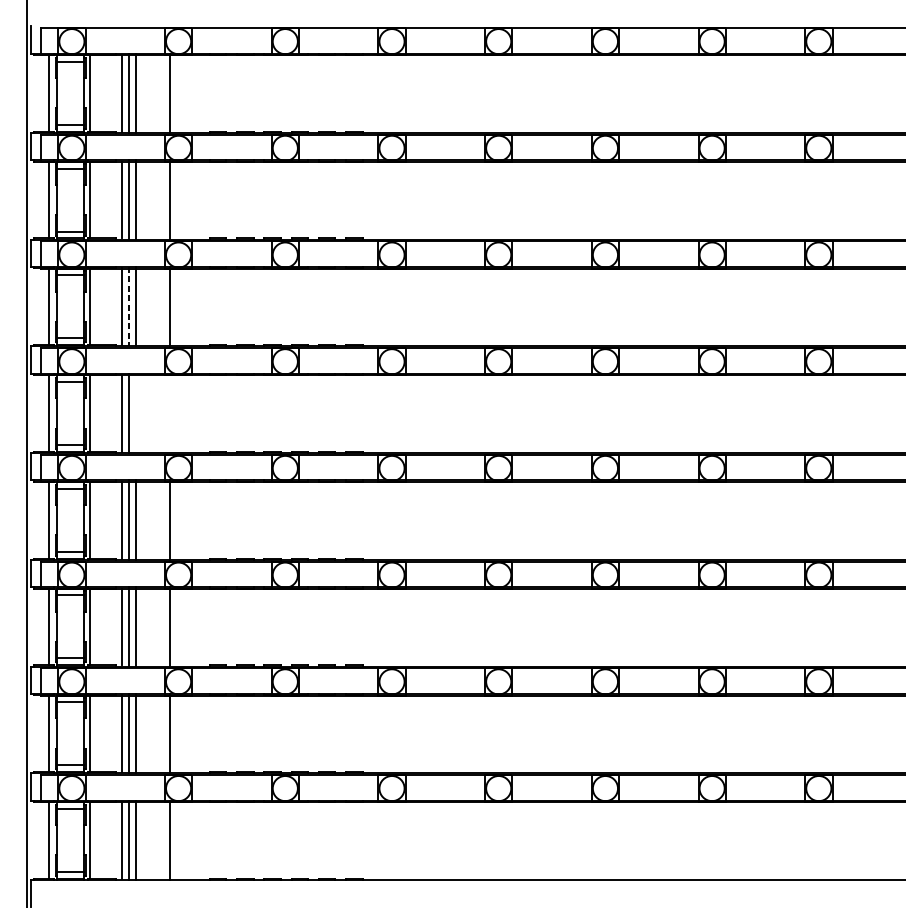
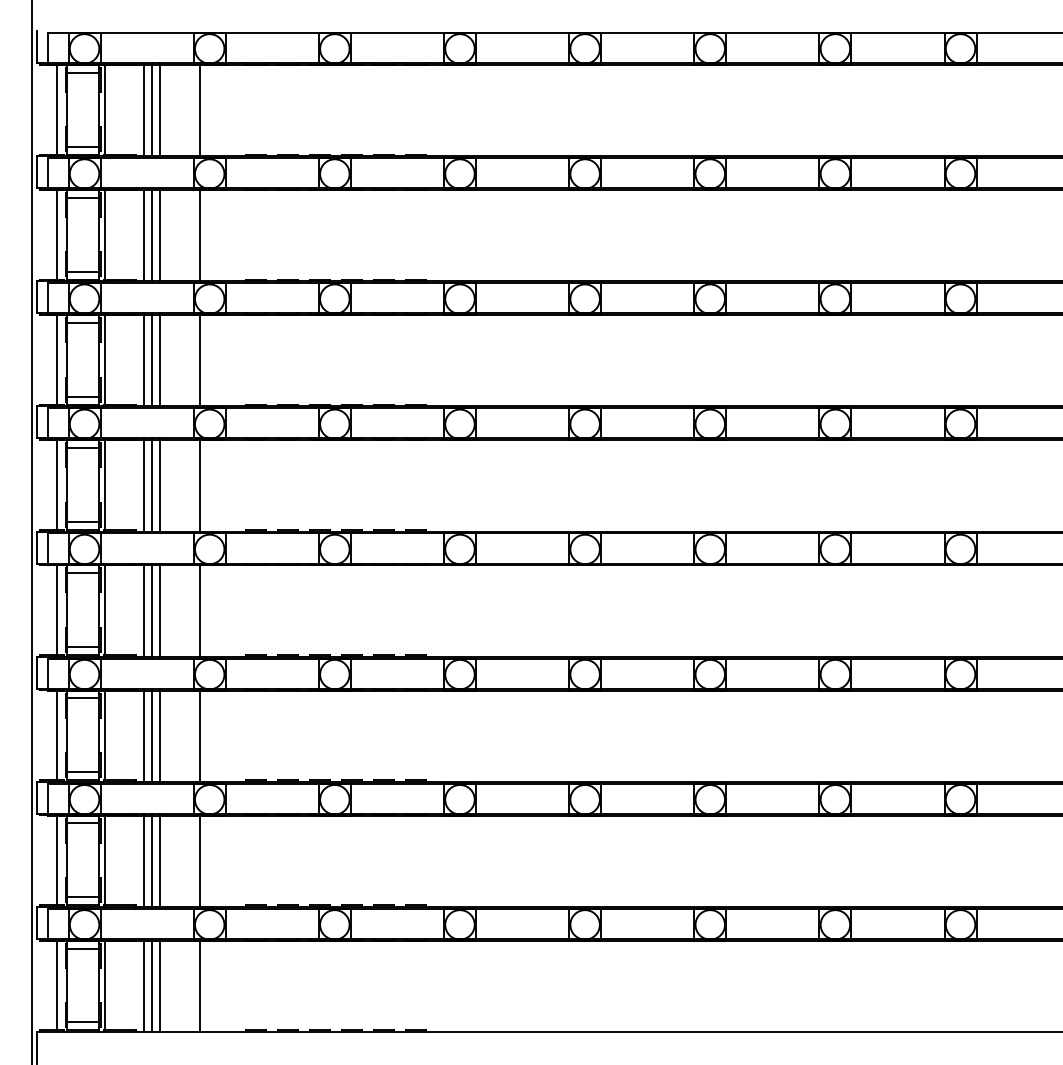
line: (128, 306) -> (151, 359), dashed -> solid
line: (135, 413) -> (159, 484), added
line: (169, 413) -> (199, 484), added

